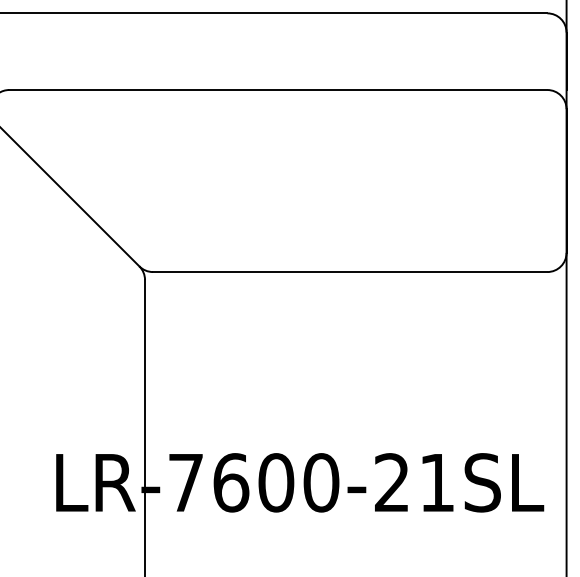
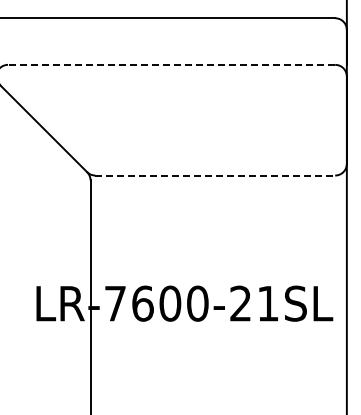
line: (278, 89) -> (171, 64), solid -> dashed
line: (350, 271) -> (215, 175), solid -> dashed

